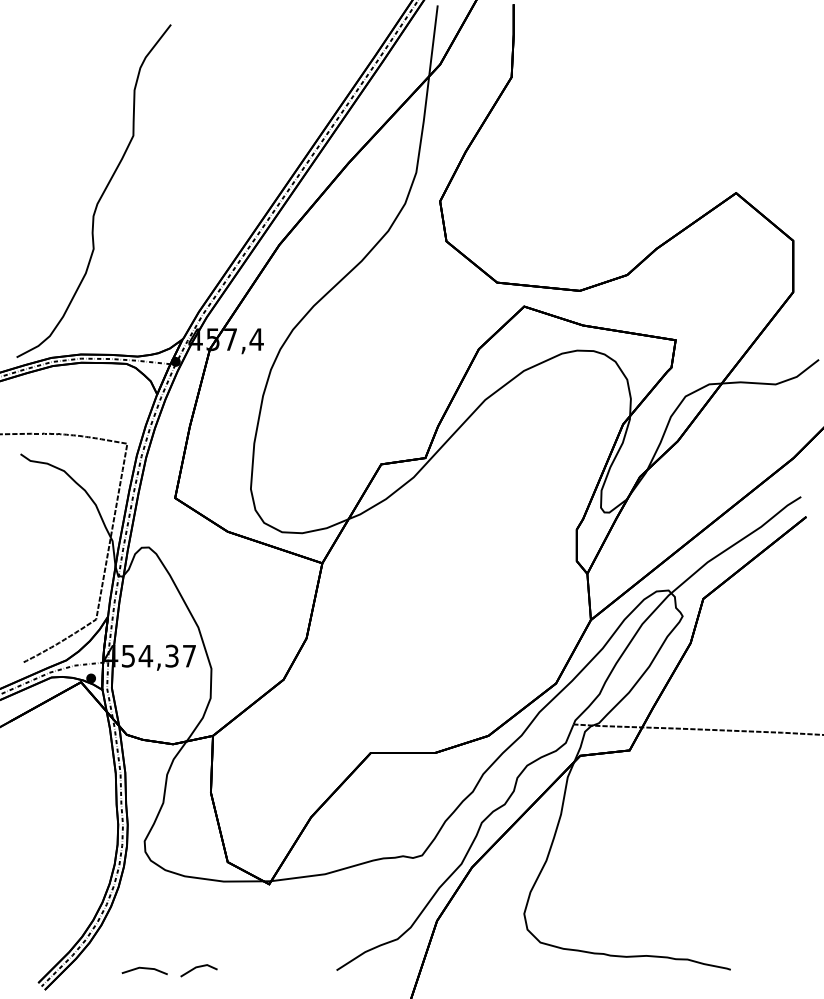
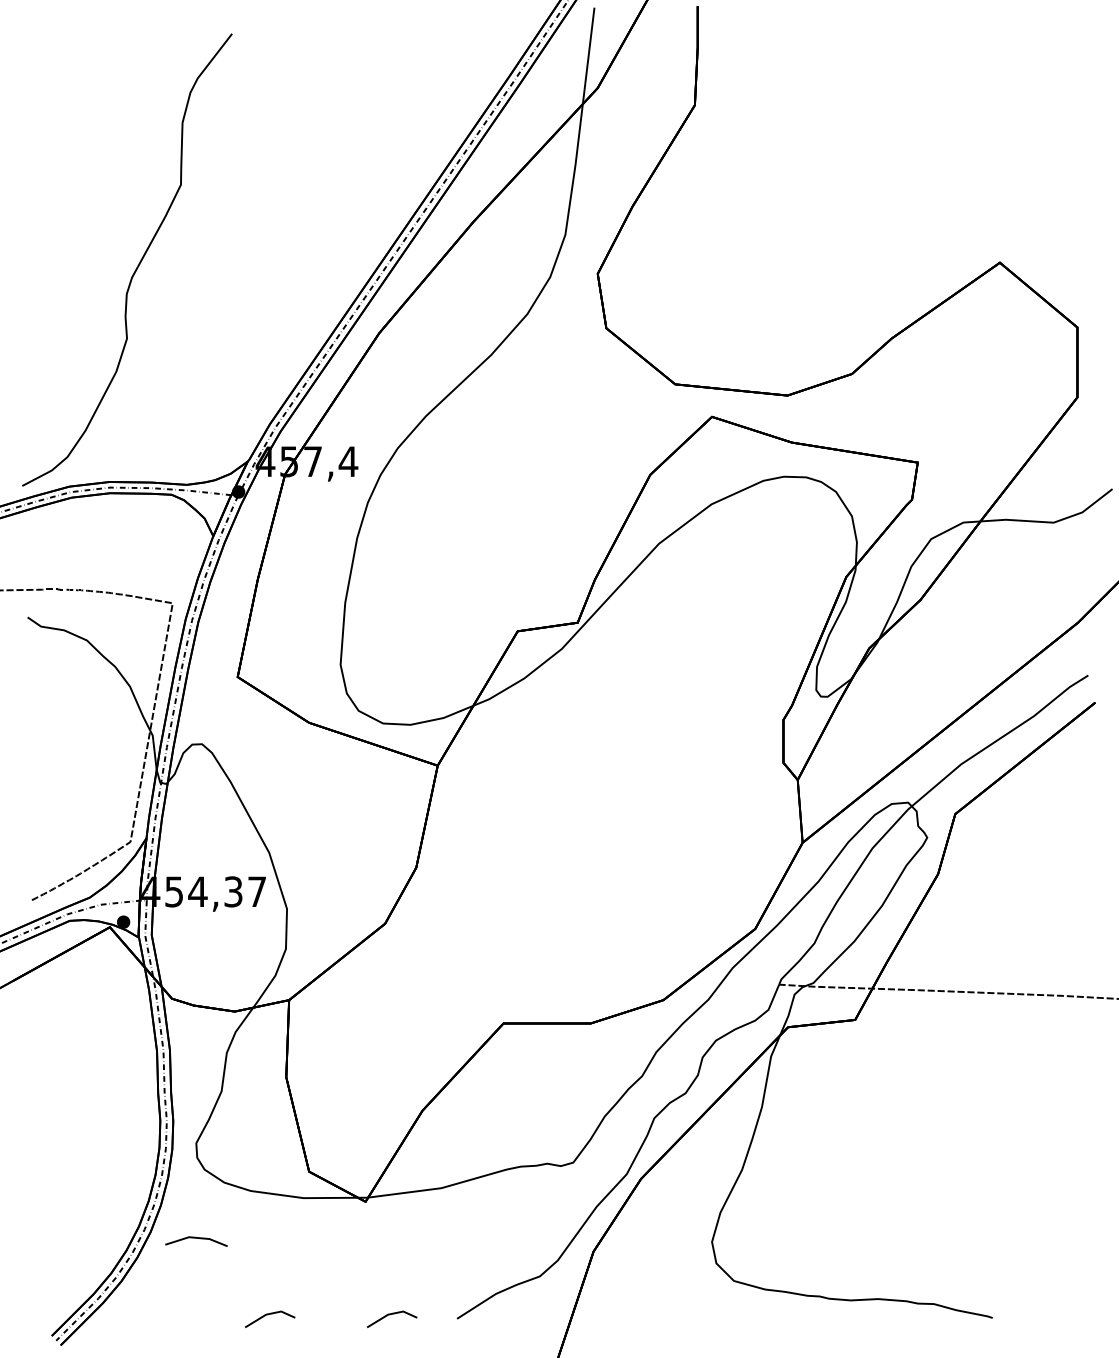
line: (287, 967) -> (390, 1315), added
line: (144, 968) -> (196, 1238), moved

